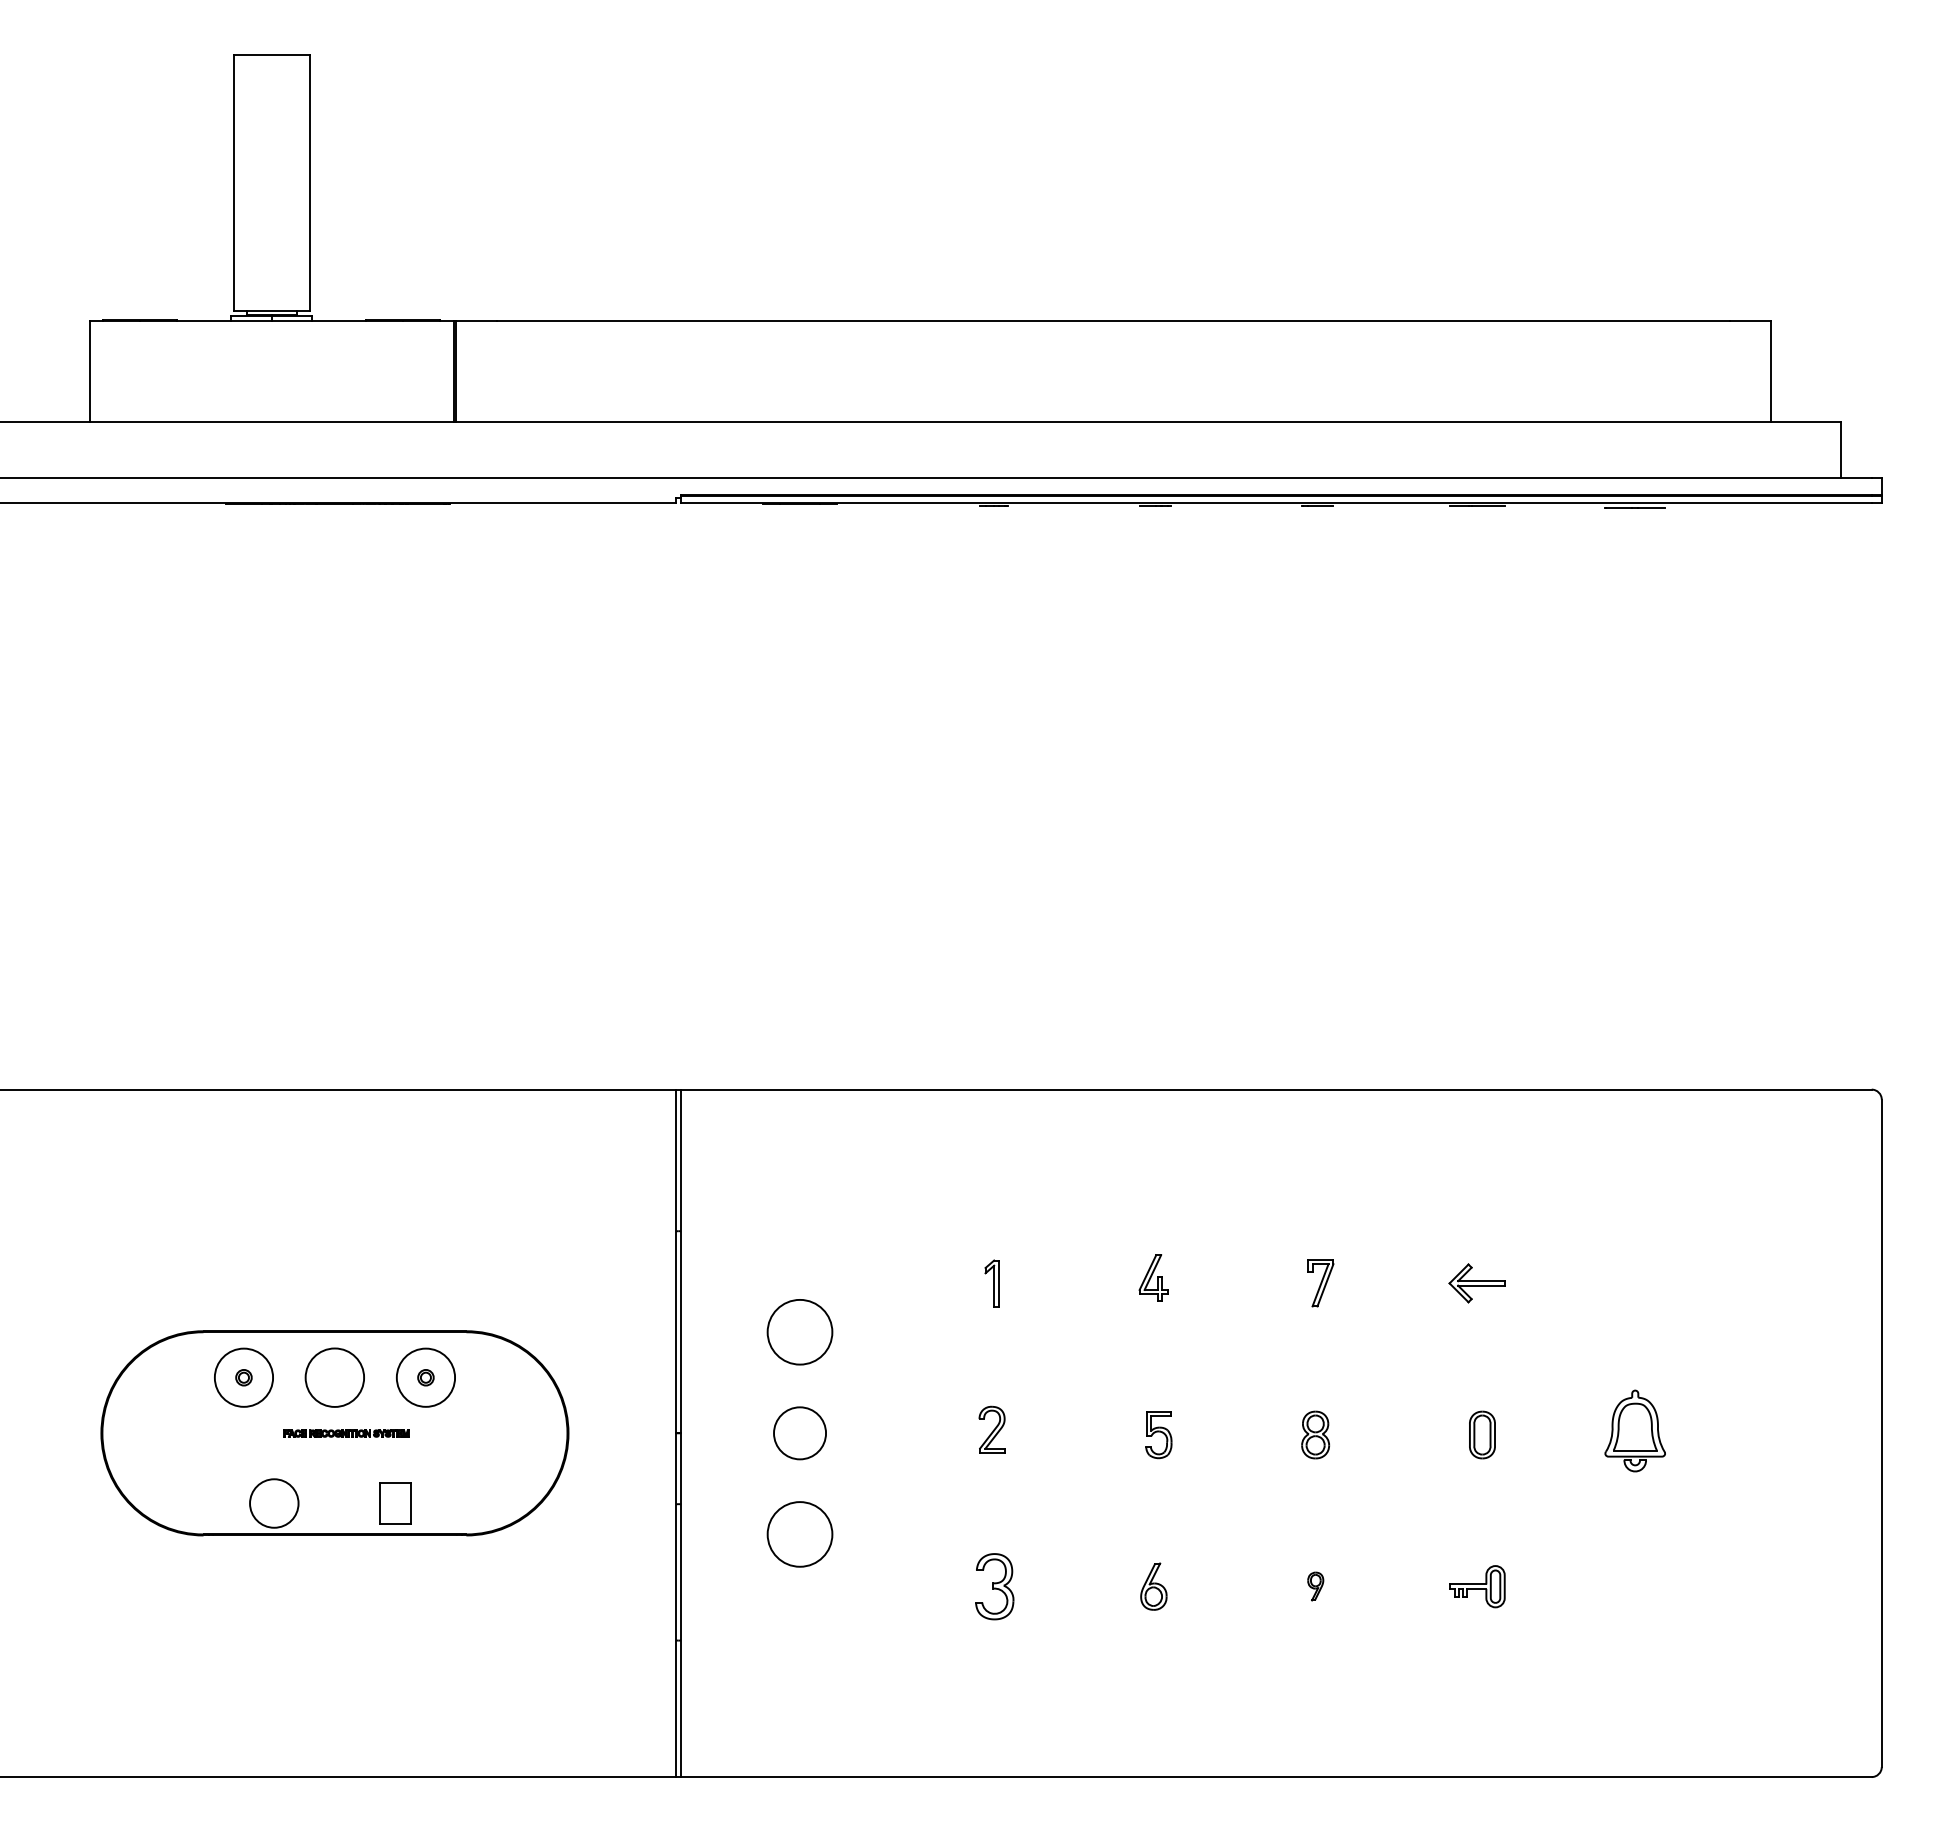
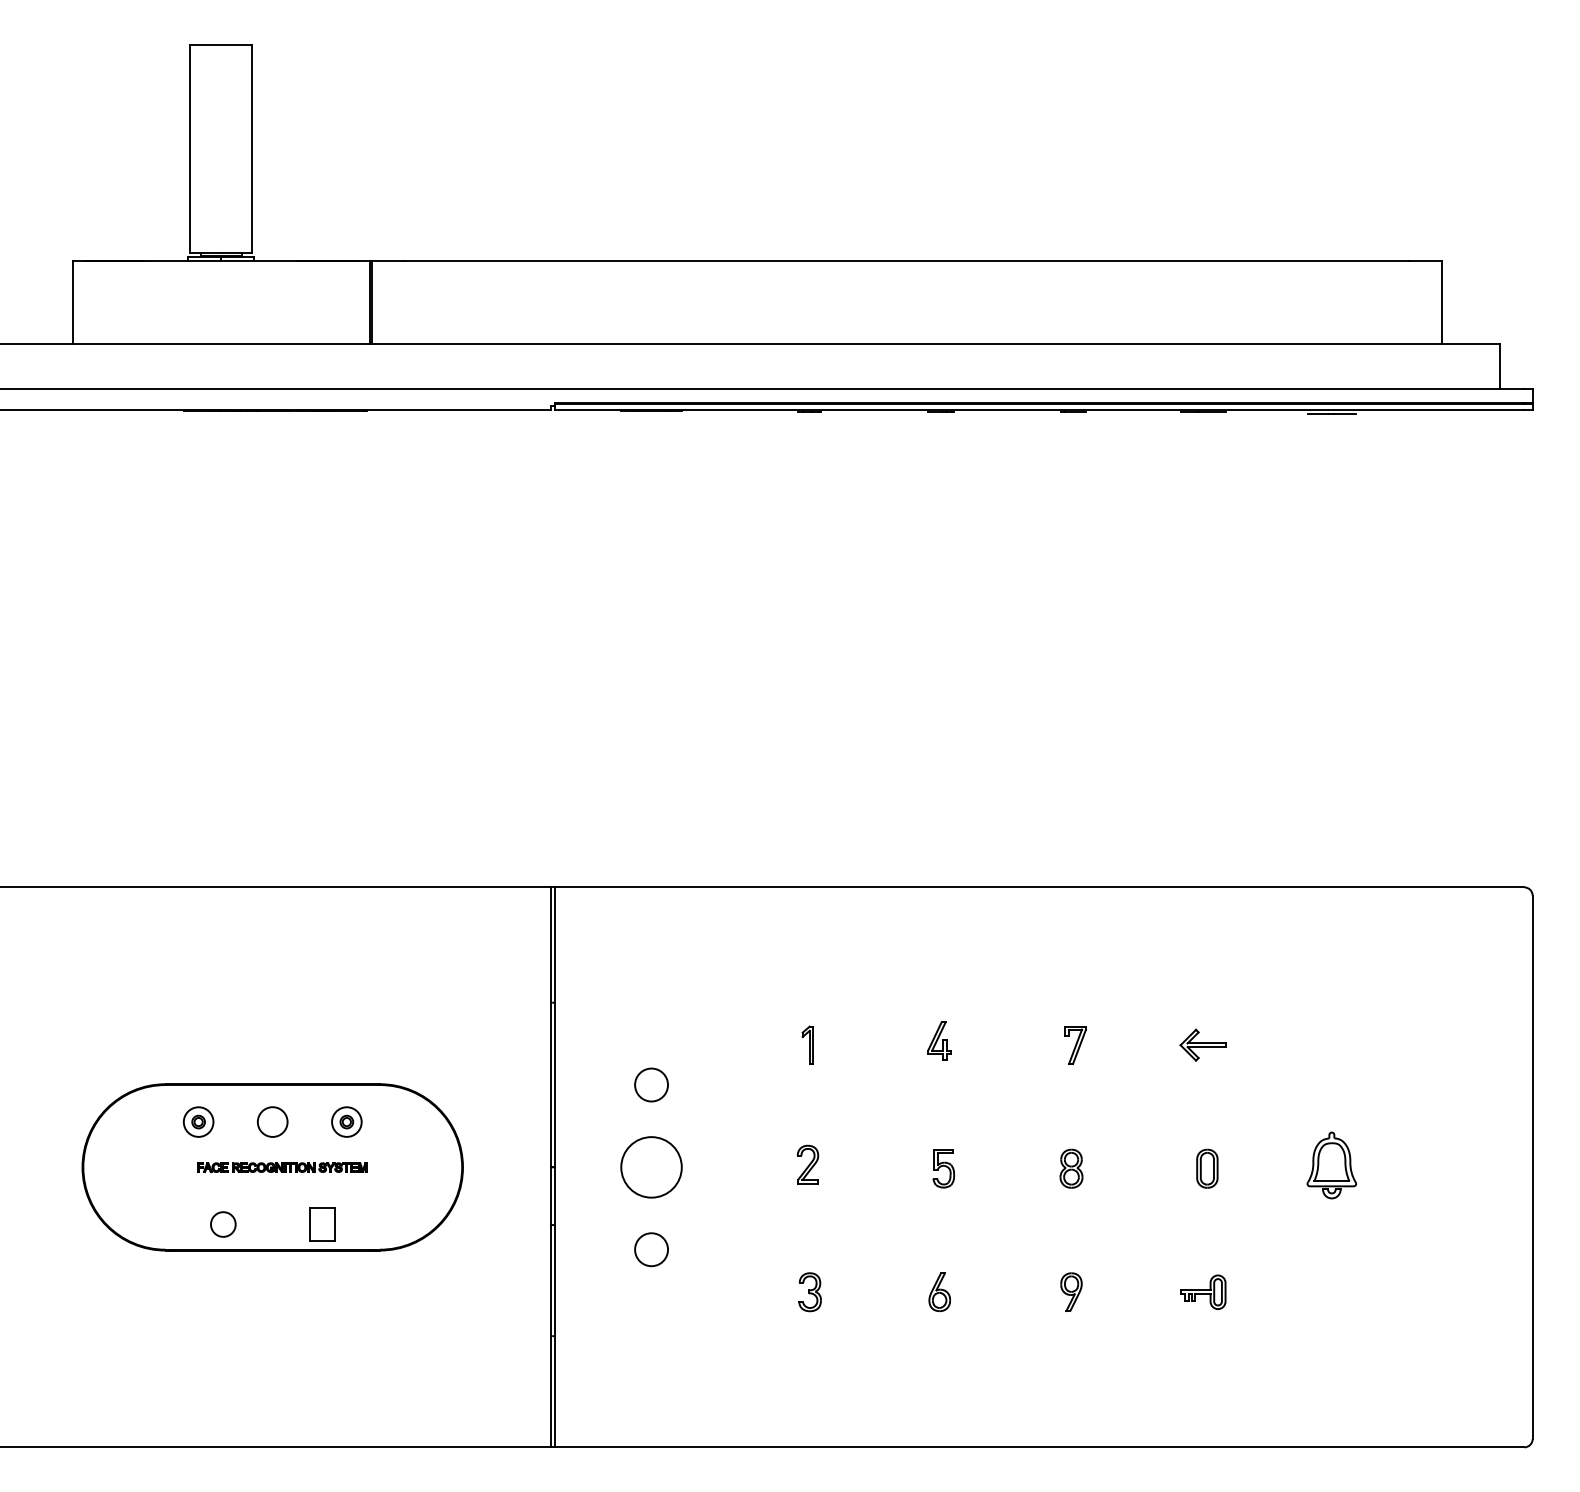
circle: (799, 1332) -> (651, 1085), size x0.62
circle: (243, 1377) -> (198, 1121), size x0.62
circle: (334, 1377) -> (272, 1121), size x0.62
circle: (425, 1377) -> (346, 1121), size x0.62
part: (346, 1433) -> (282, 1167), size x1.67
circle: (799, 1433) -> (651, 1167), size x1.43
circle: (274, 1503) -> (223, 1224), size x0.62
circle: (799, 1534) -> (651, 1249), size x0.62
part: (994, 1586) -> (809, 1292), size x0.71
part: (1315, 1586) -> (1071, 1292), size x1.67

